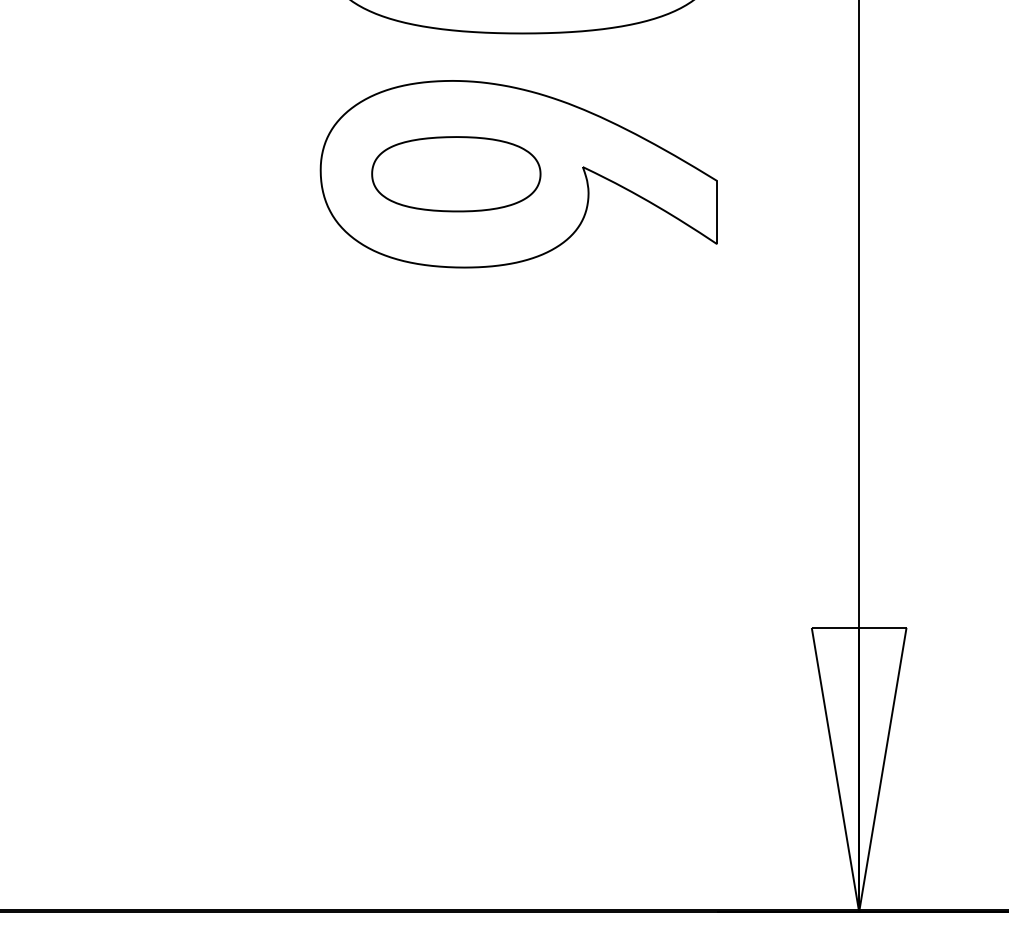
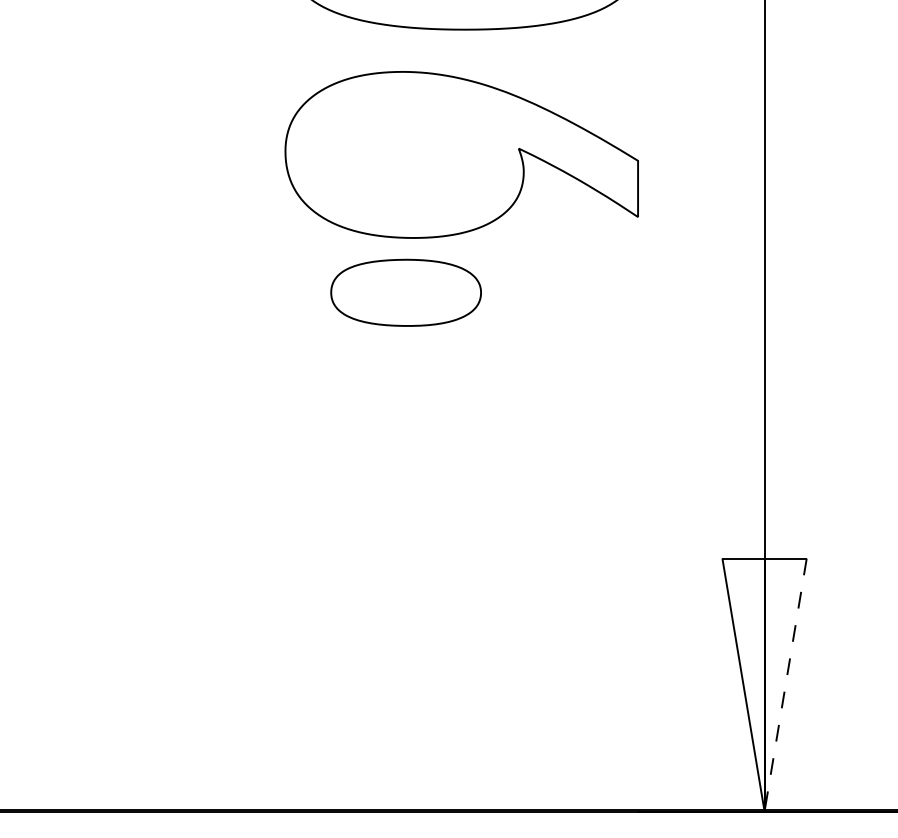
part: (456, 174) -> (406, 293), moved
line: (882, 770) -> (785, 685), solid -> dashed

